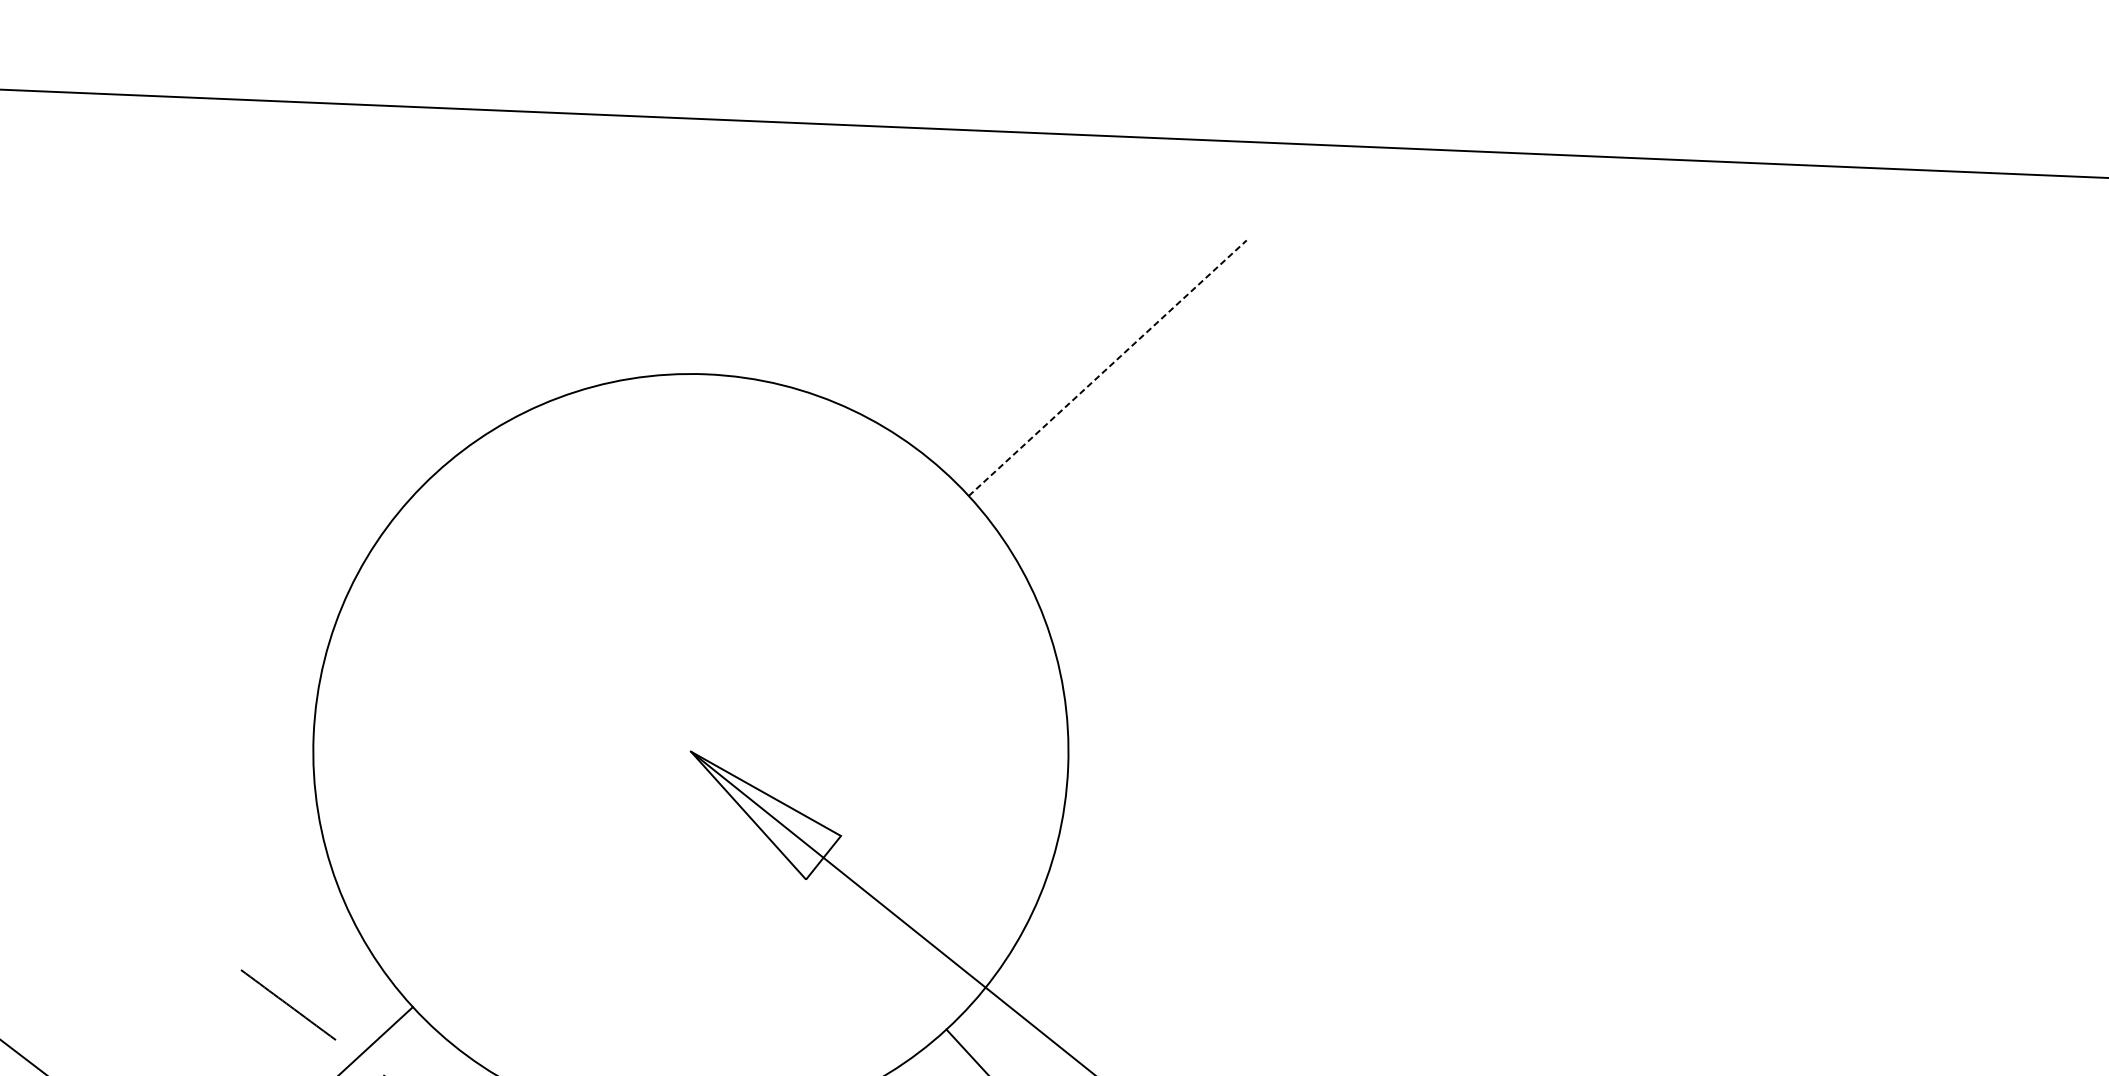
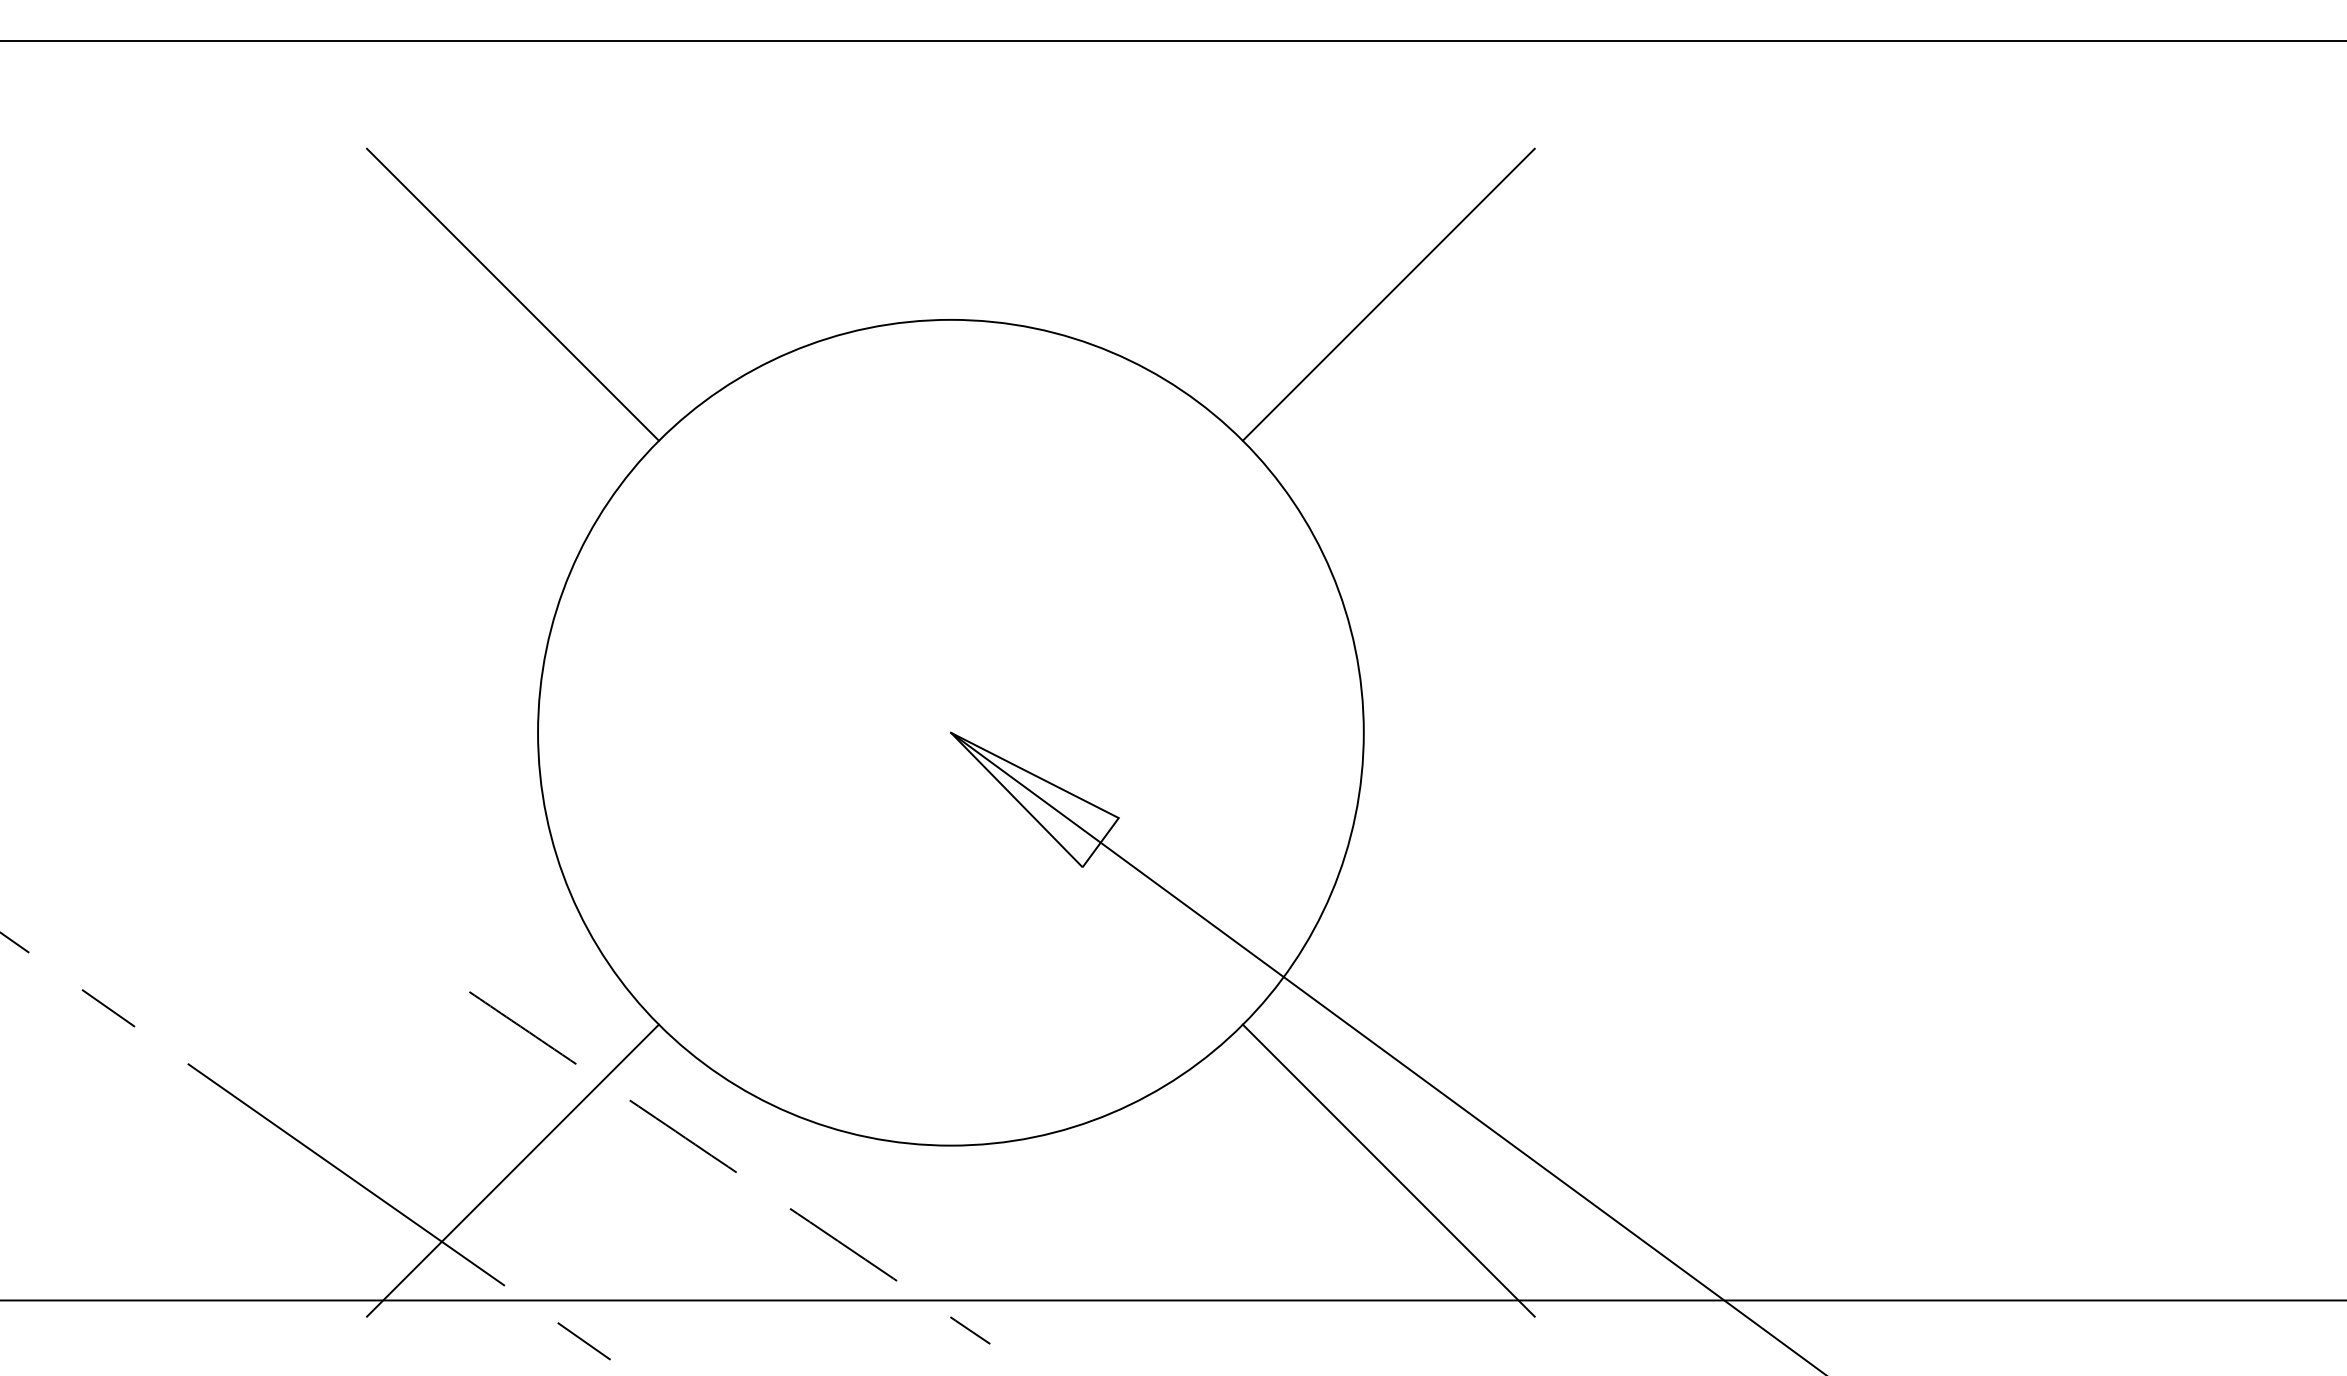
line: (307, 334) -> (512, 294), added
line: (1108, 367) -> (1389, 294), dashed -> solid

